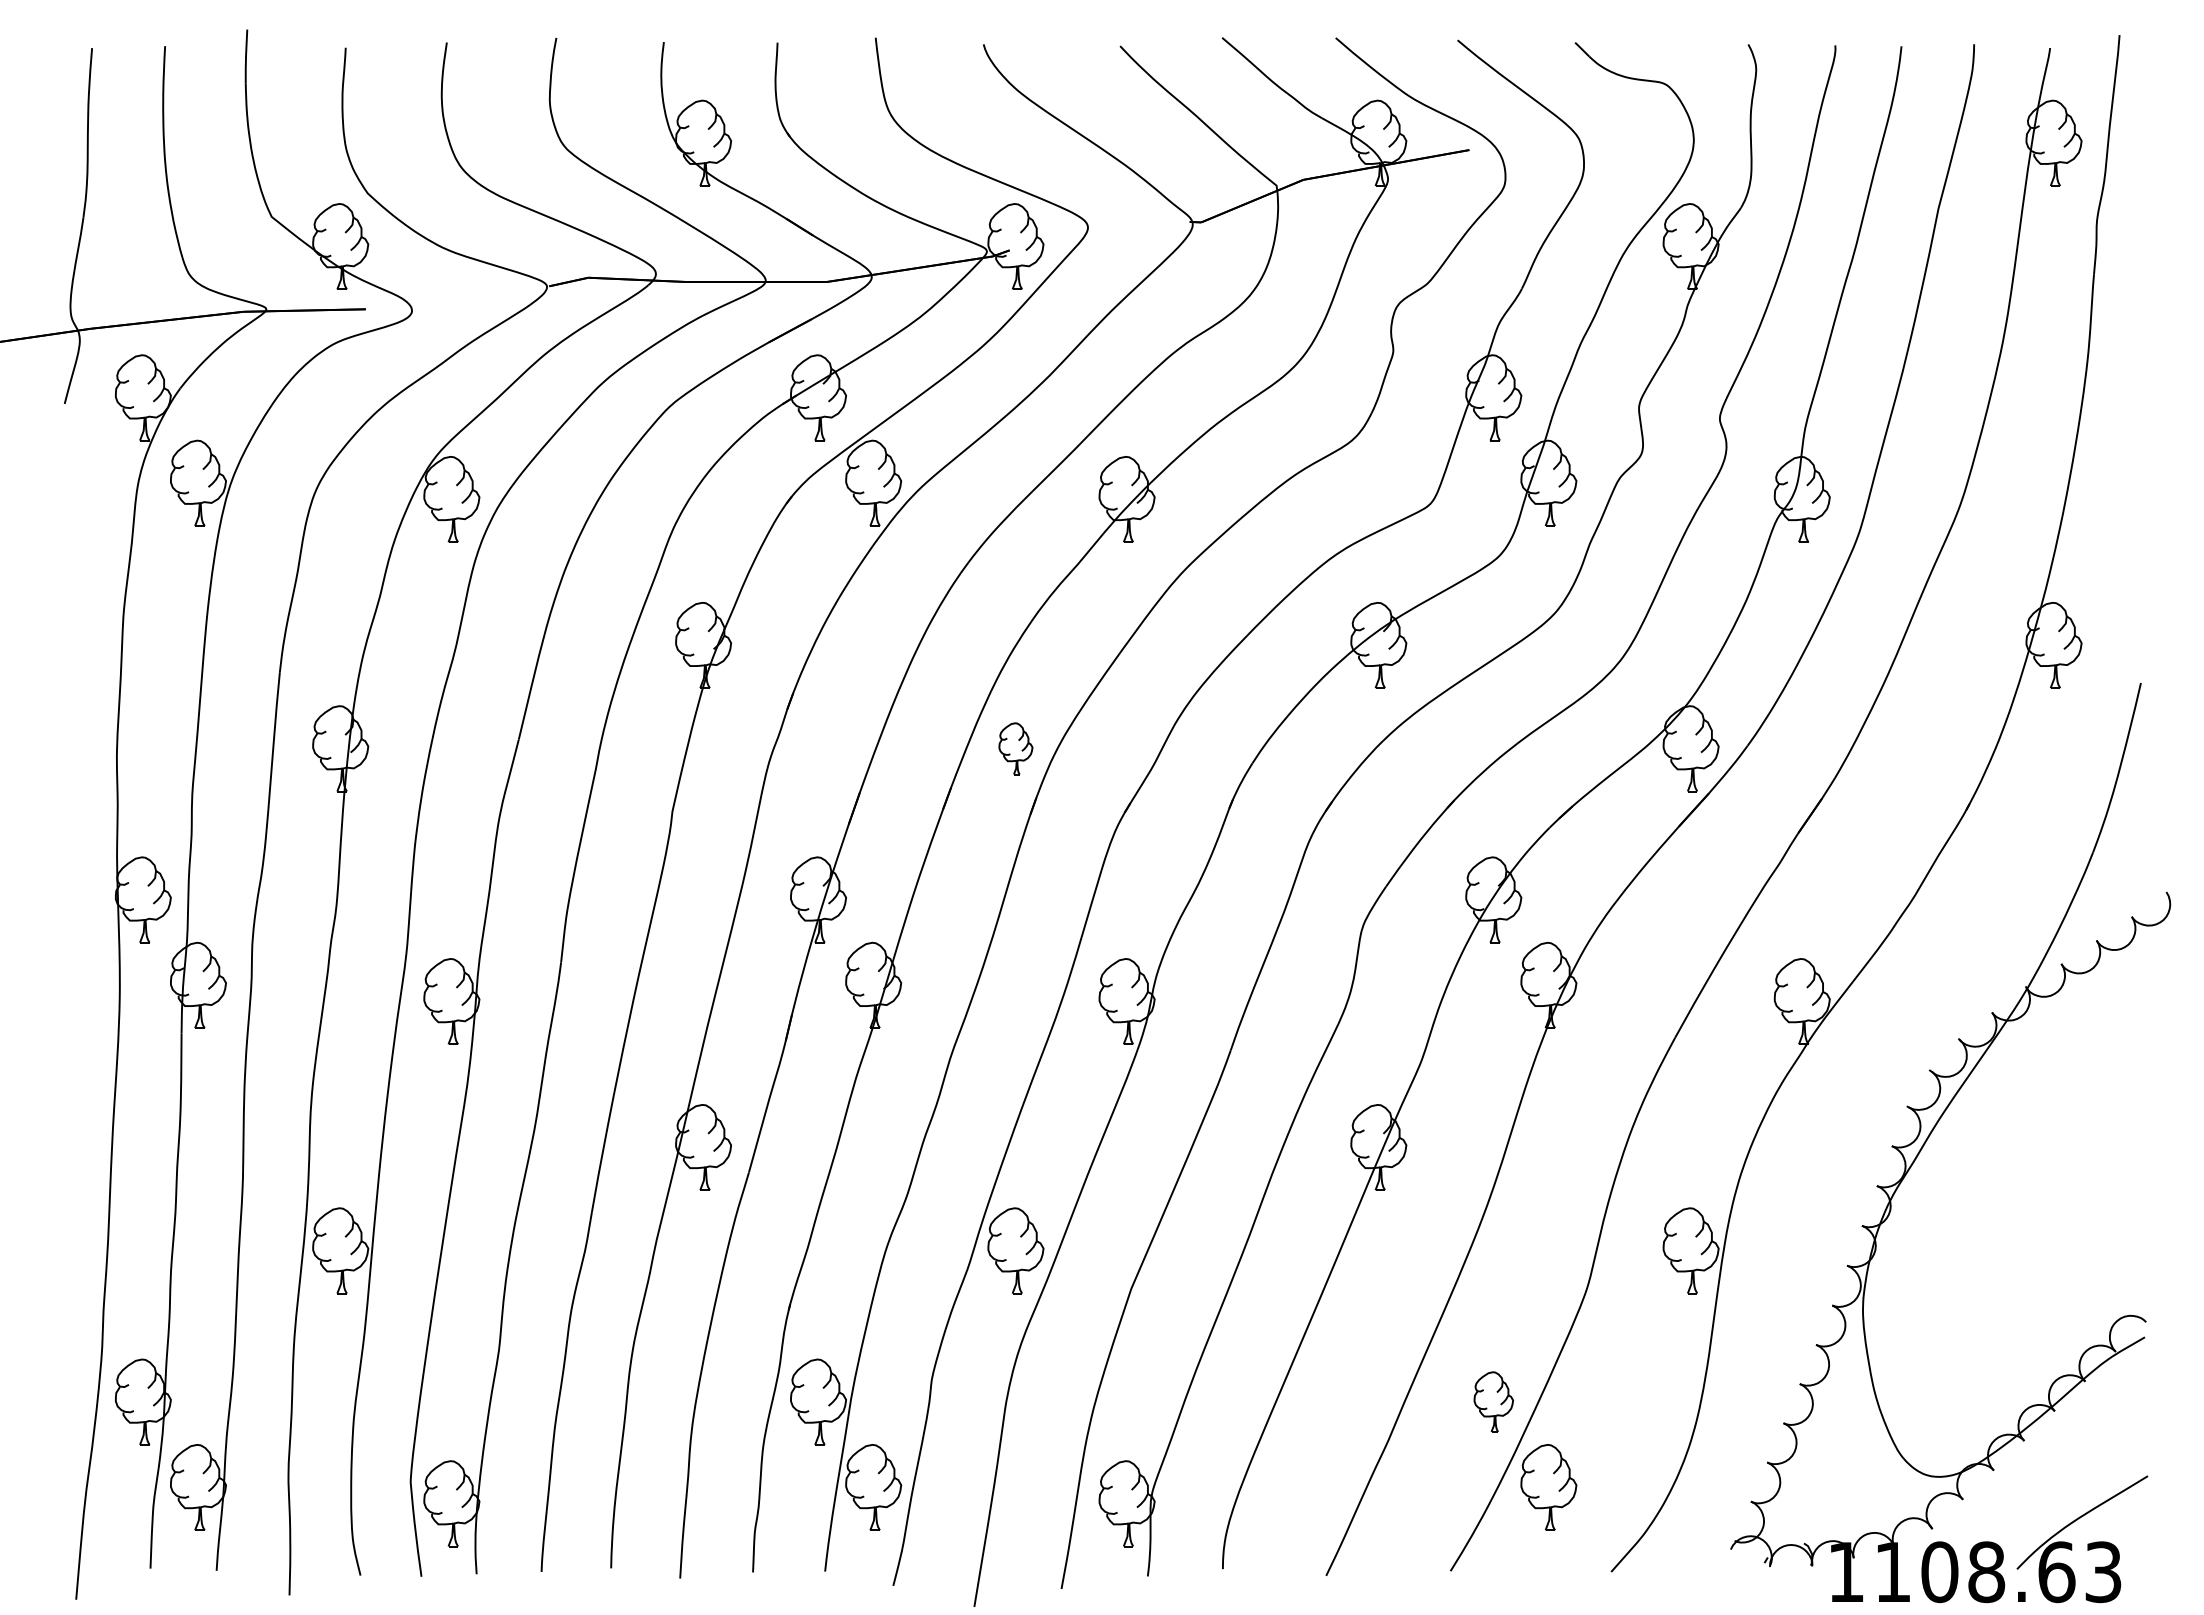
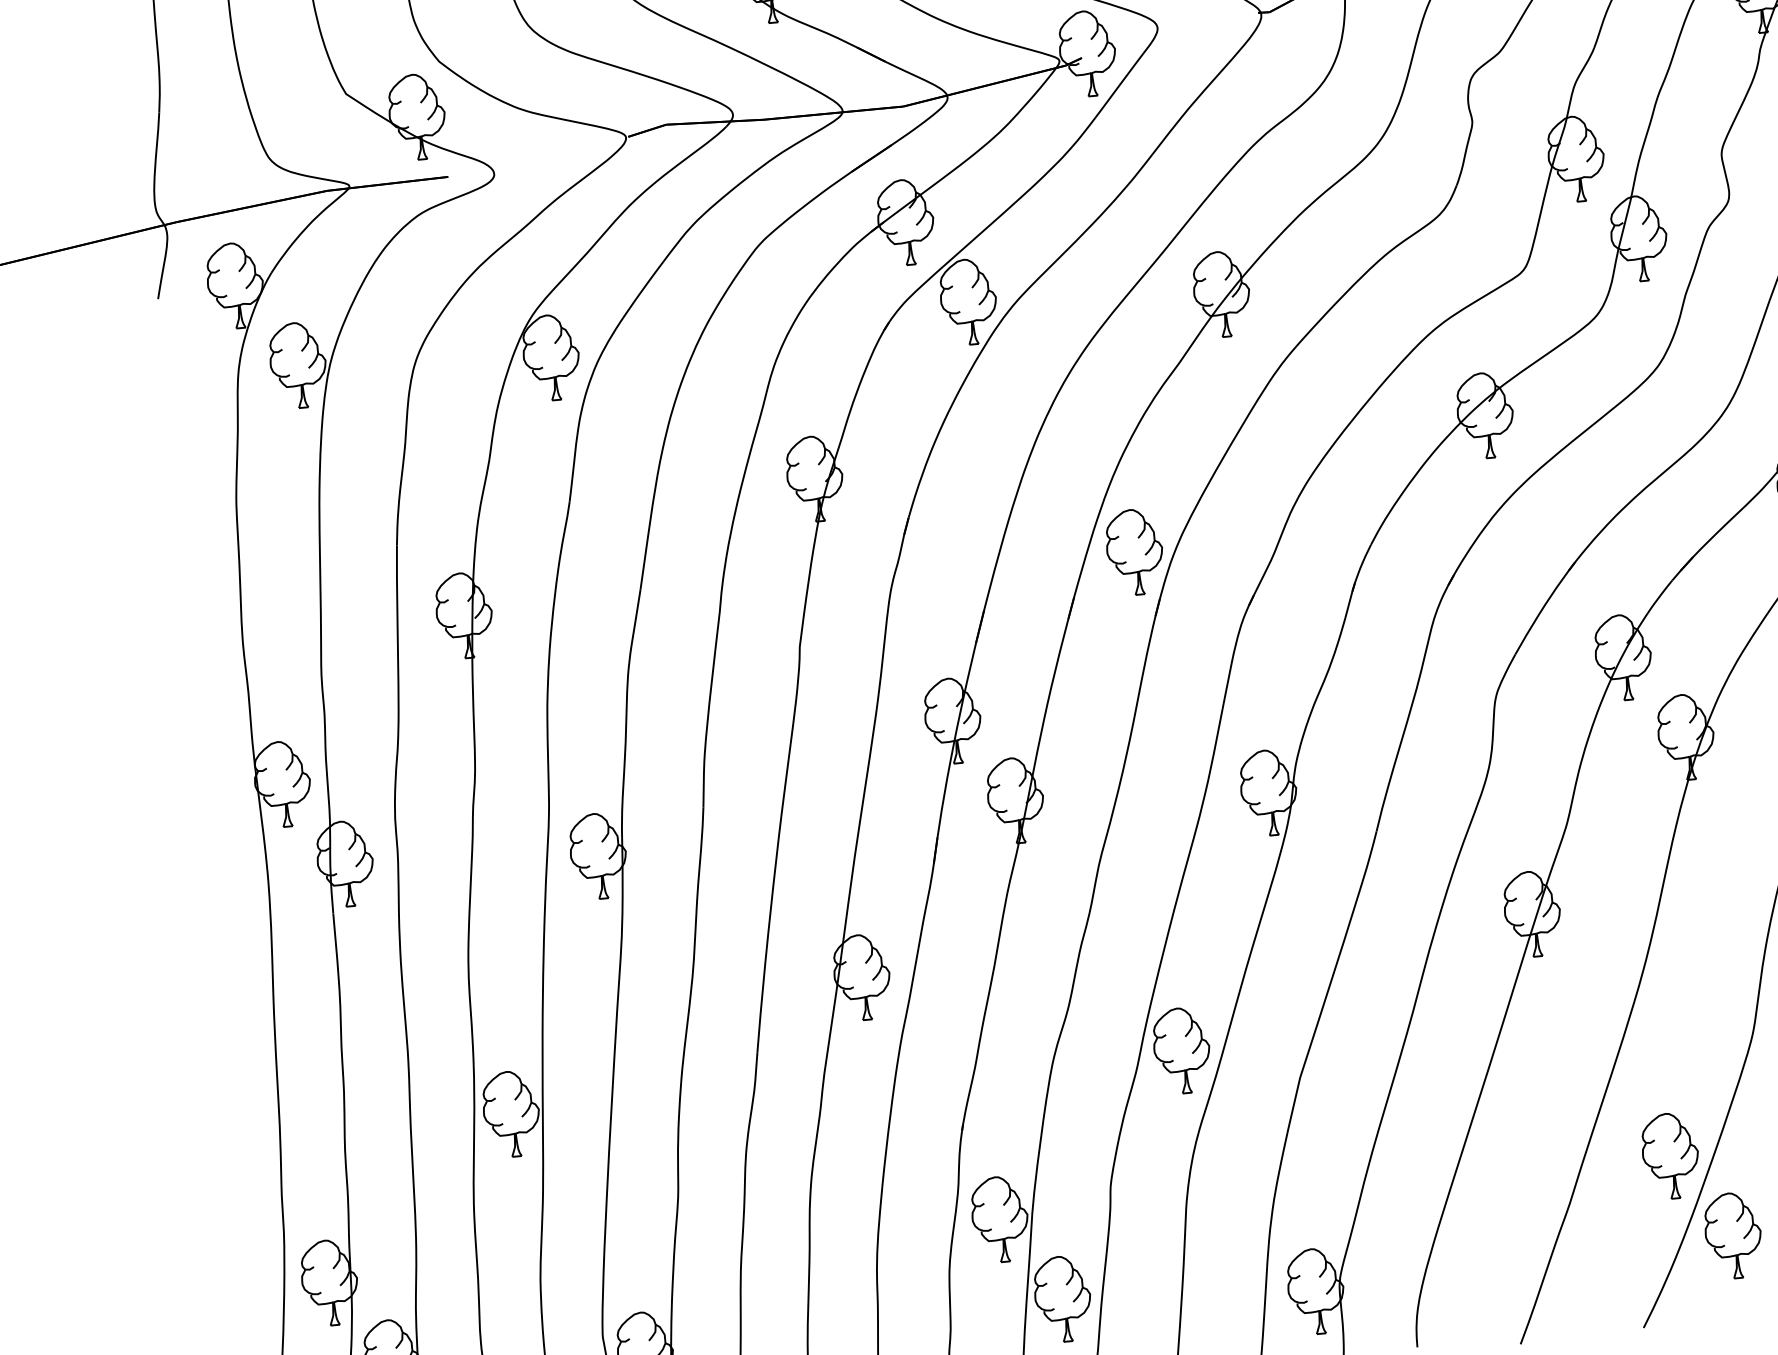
part: (1015, 748) -> (1134, 552), size x1.67
part: (1493, 1401) -> (1670, 1155), size x1.43

